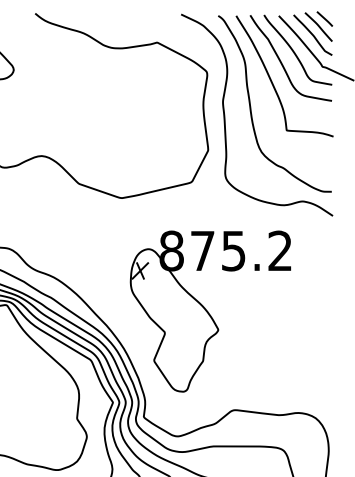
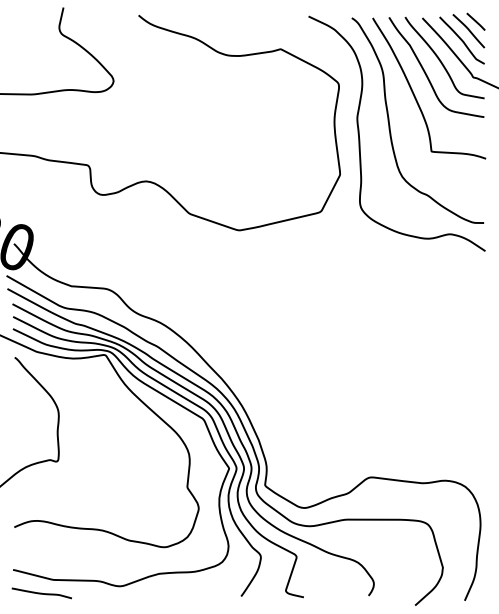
part: (210, 311) -> (342, 362), removed

